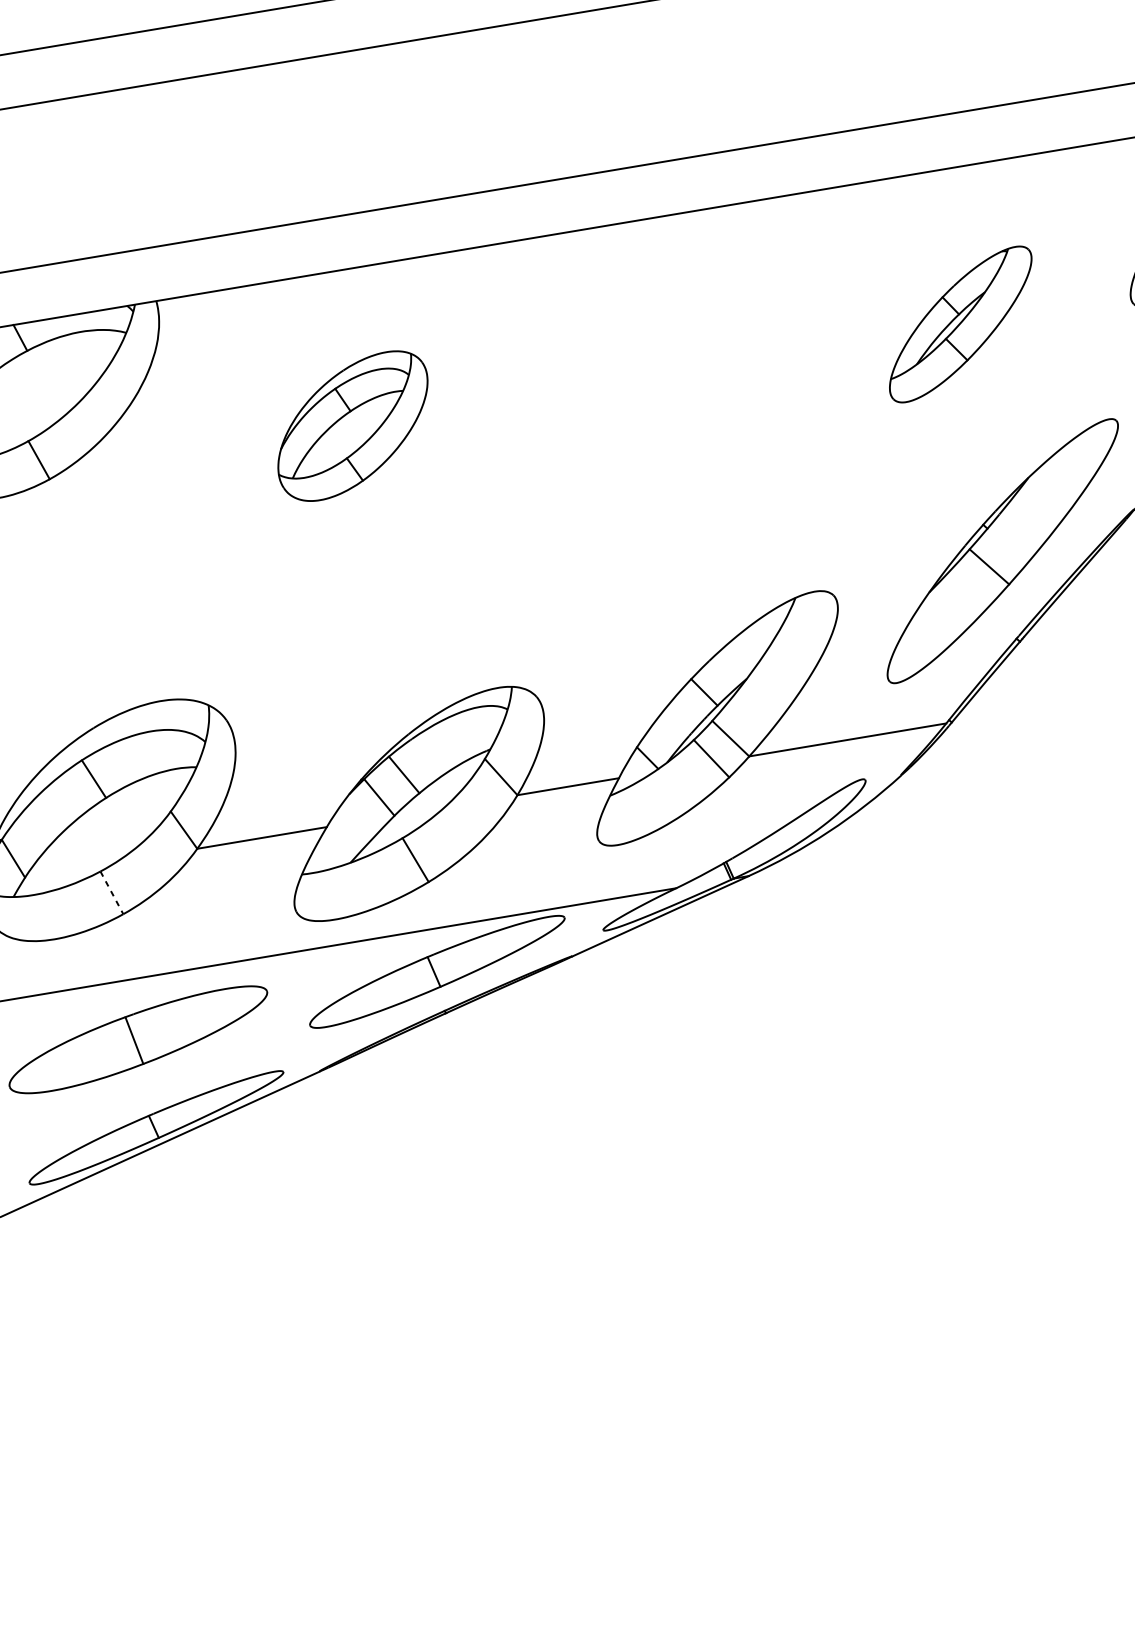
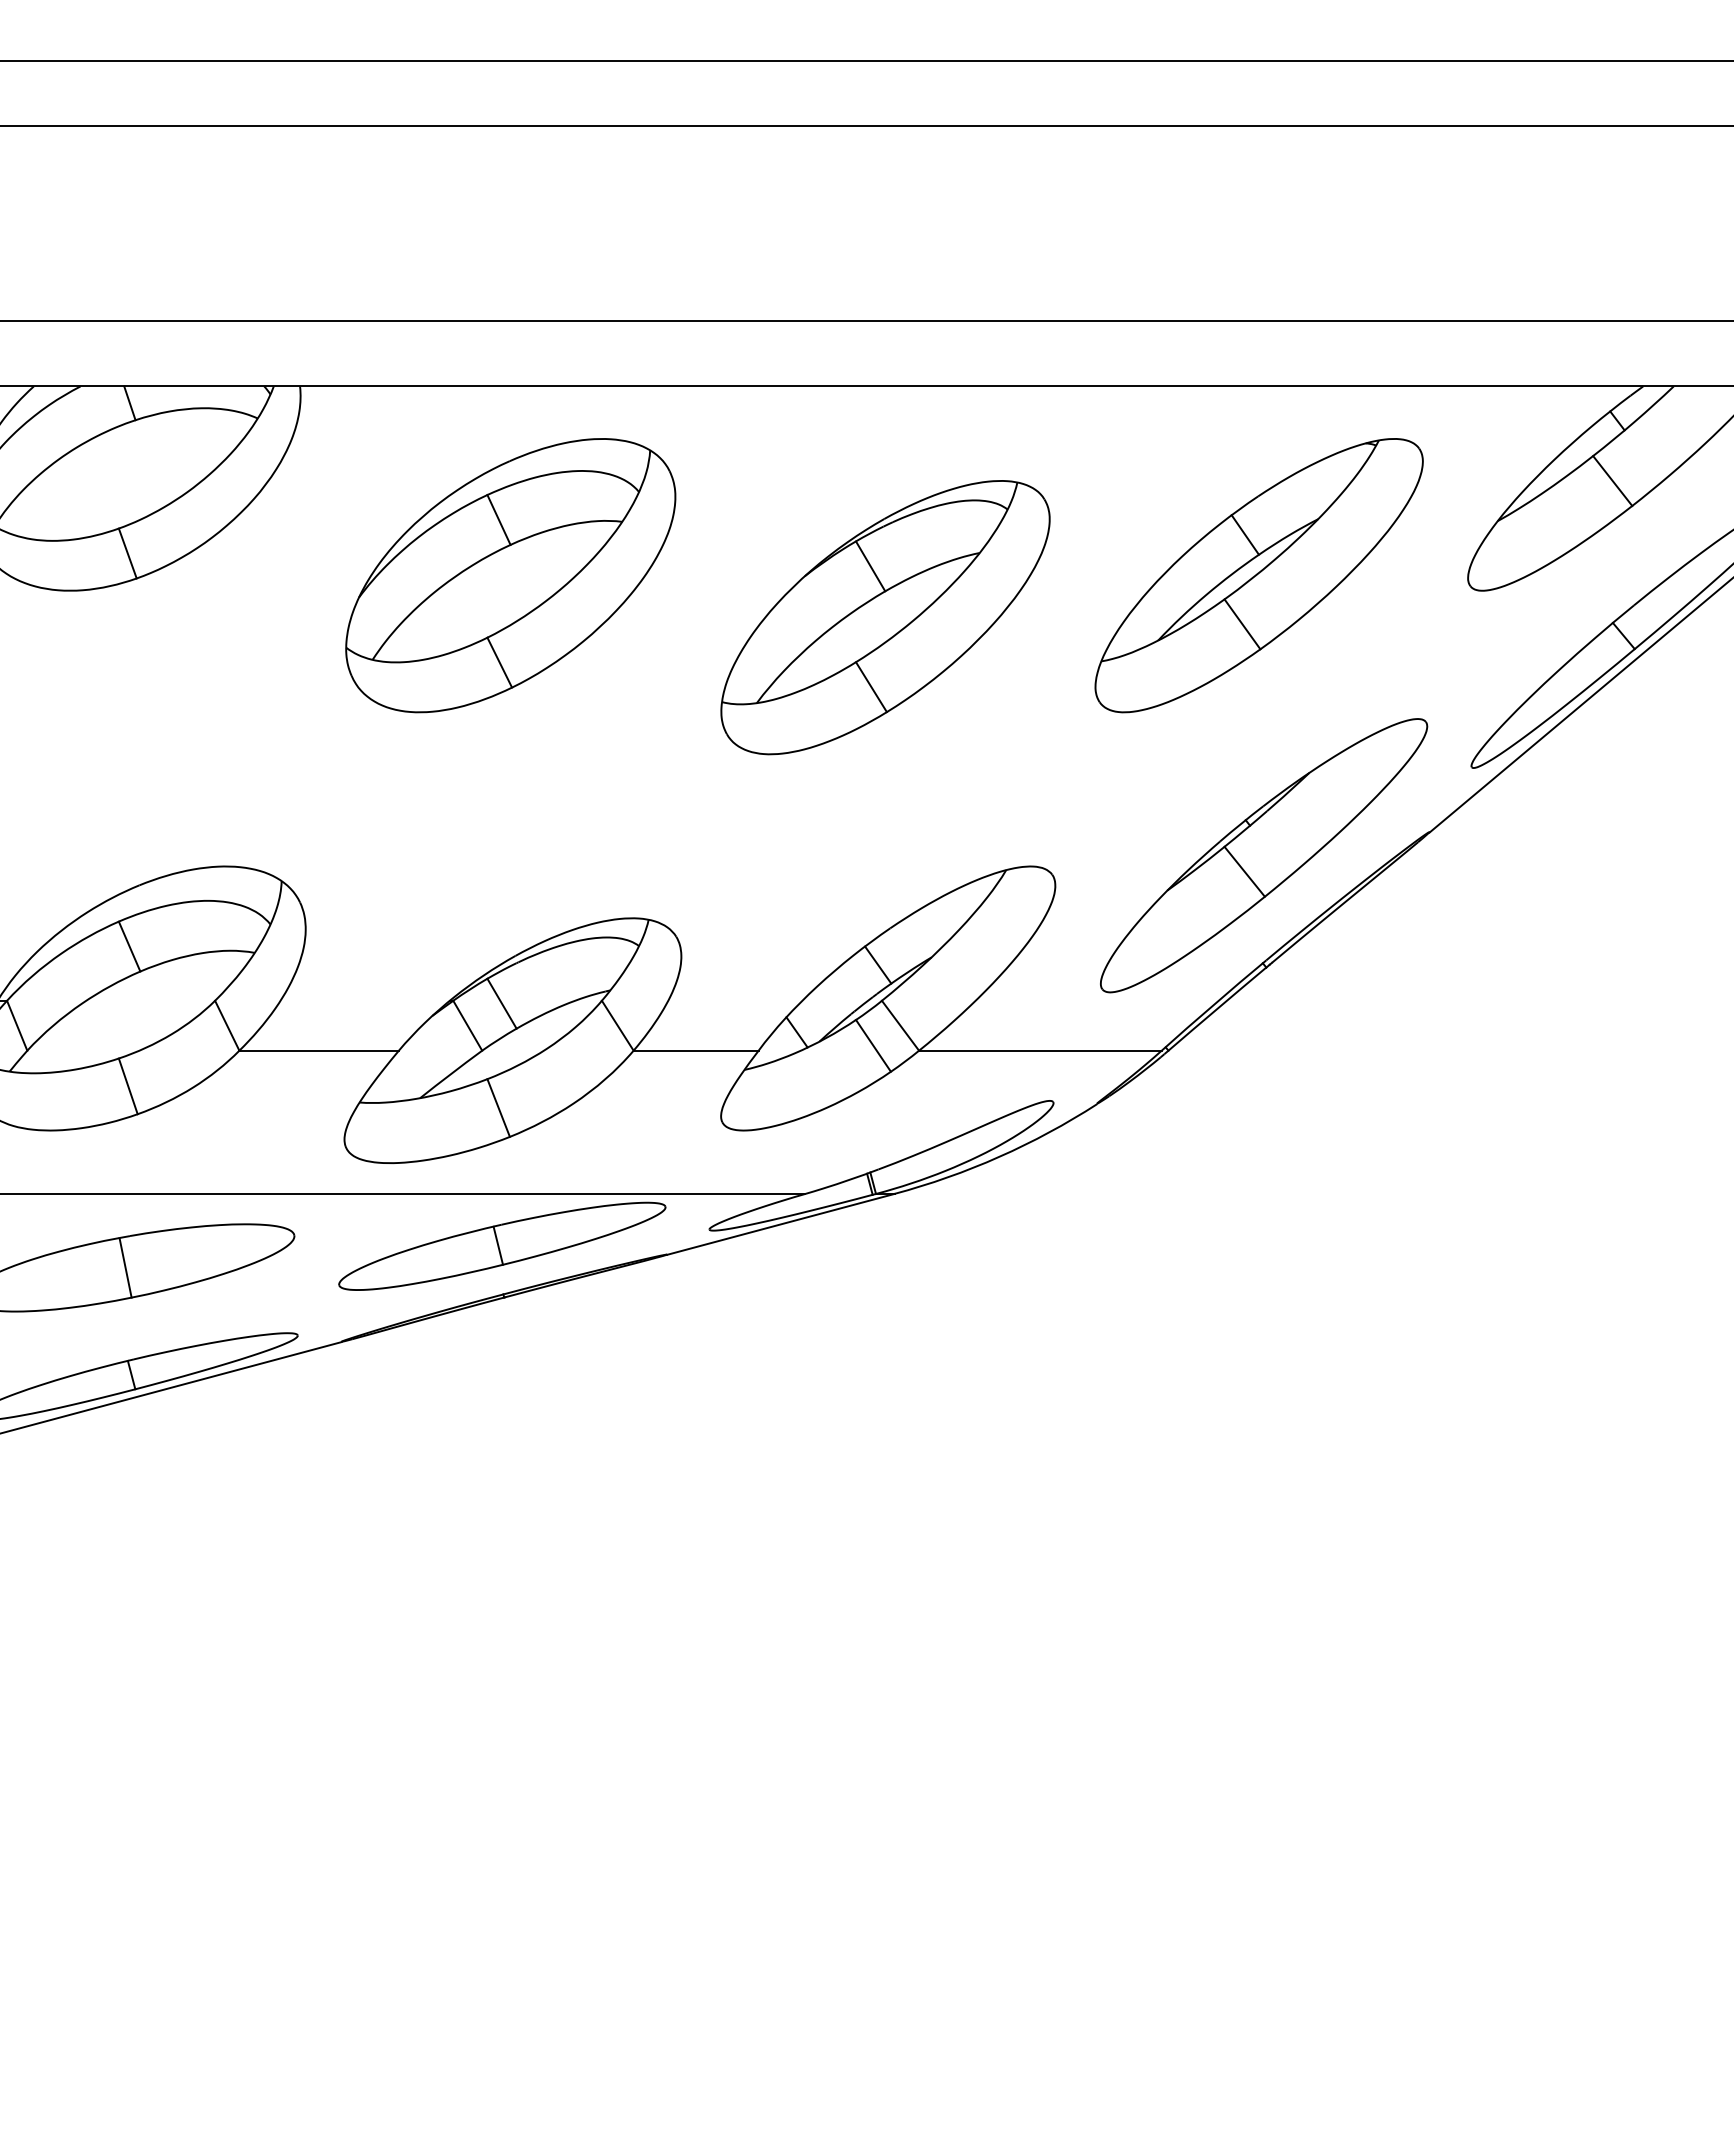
part: (960, 324) -> (1258, 575), size x1.67
part: (663, 409) -> (885, 617), added
part: (352, 426) -> (510, 575), size x1.67
line: (112, 892) -> (128, 1086), dashed -> solid

